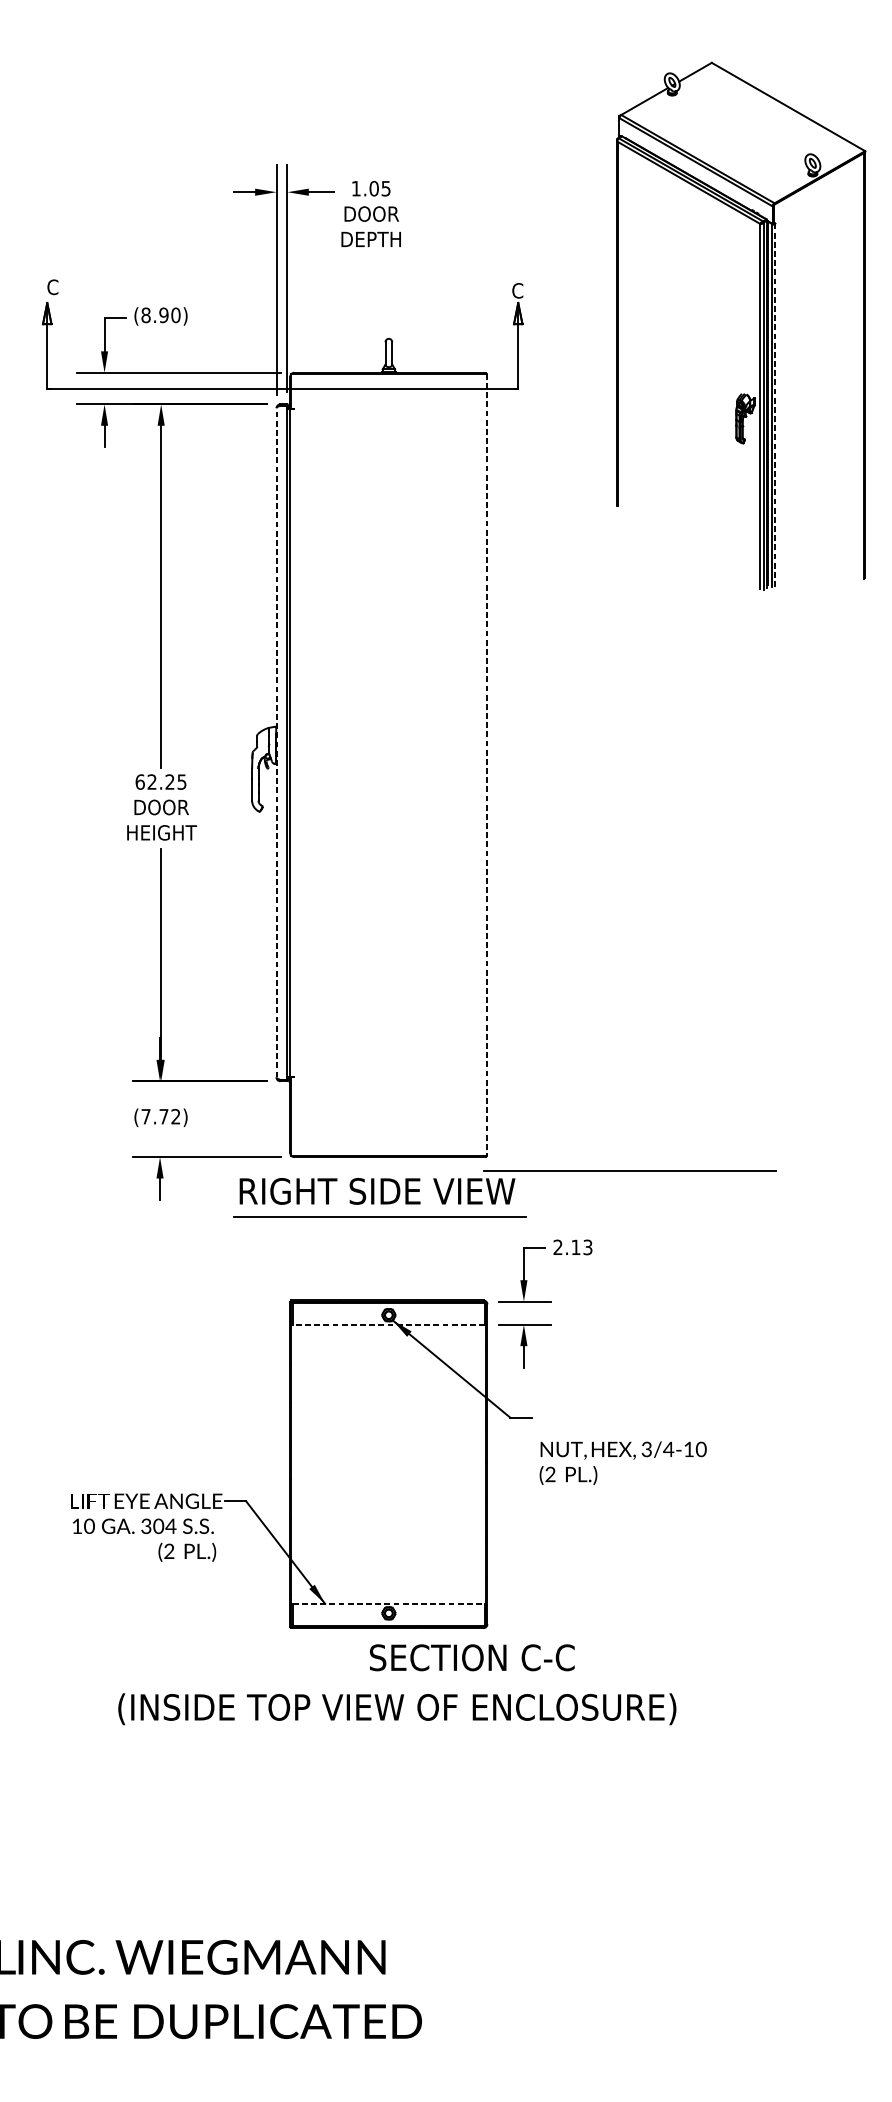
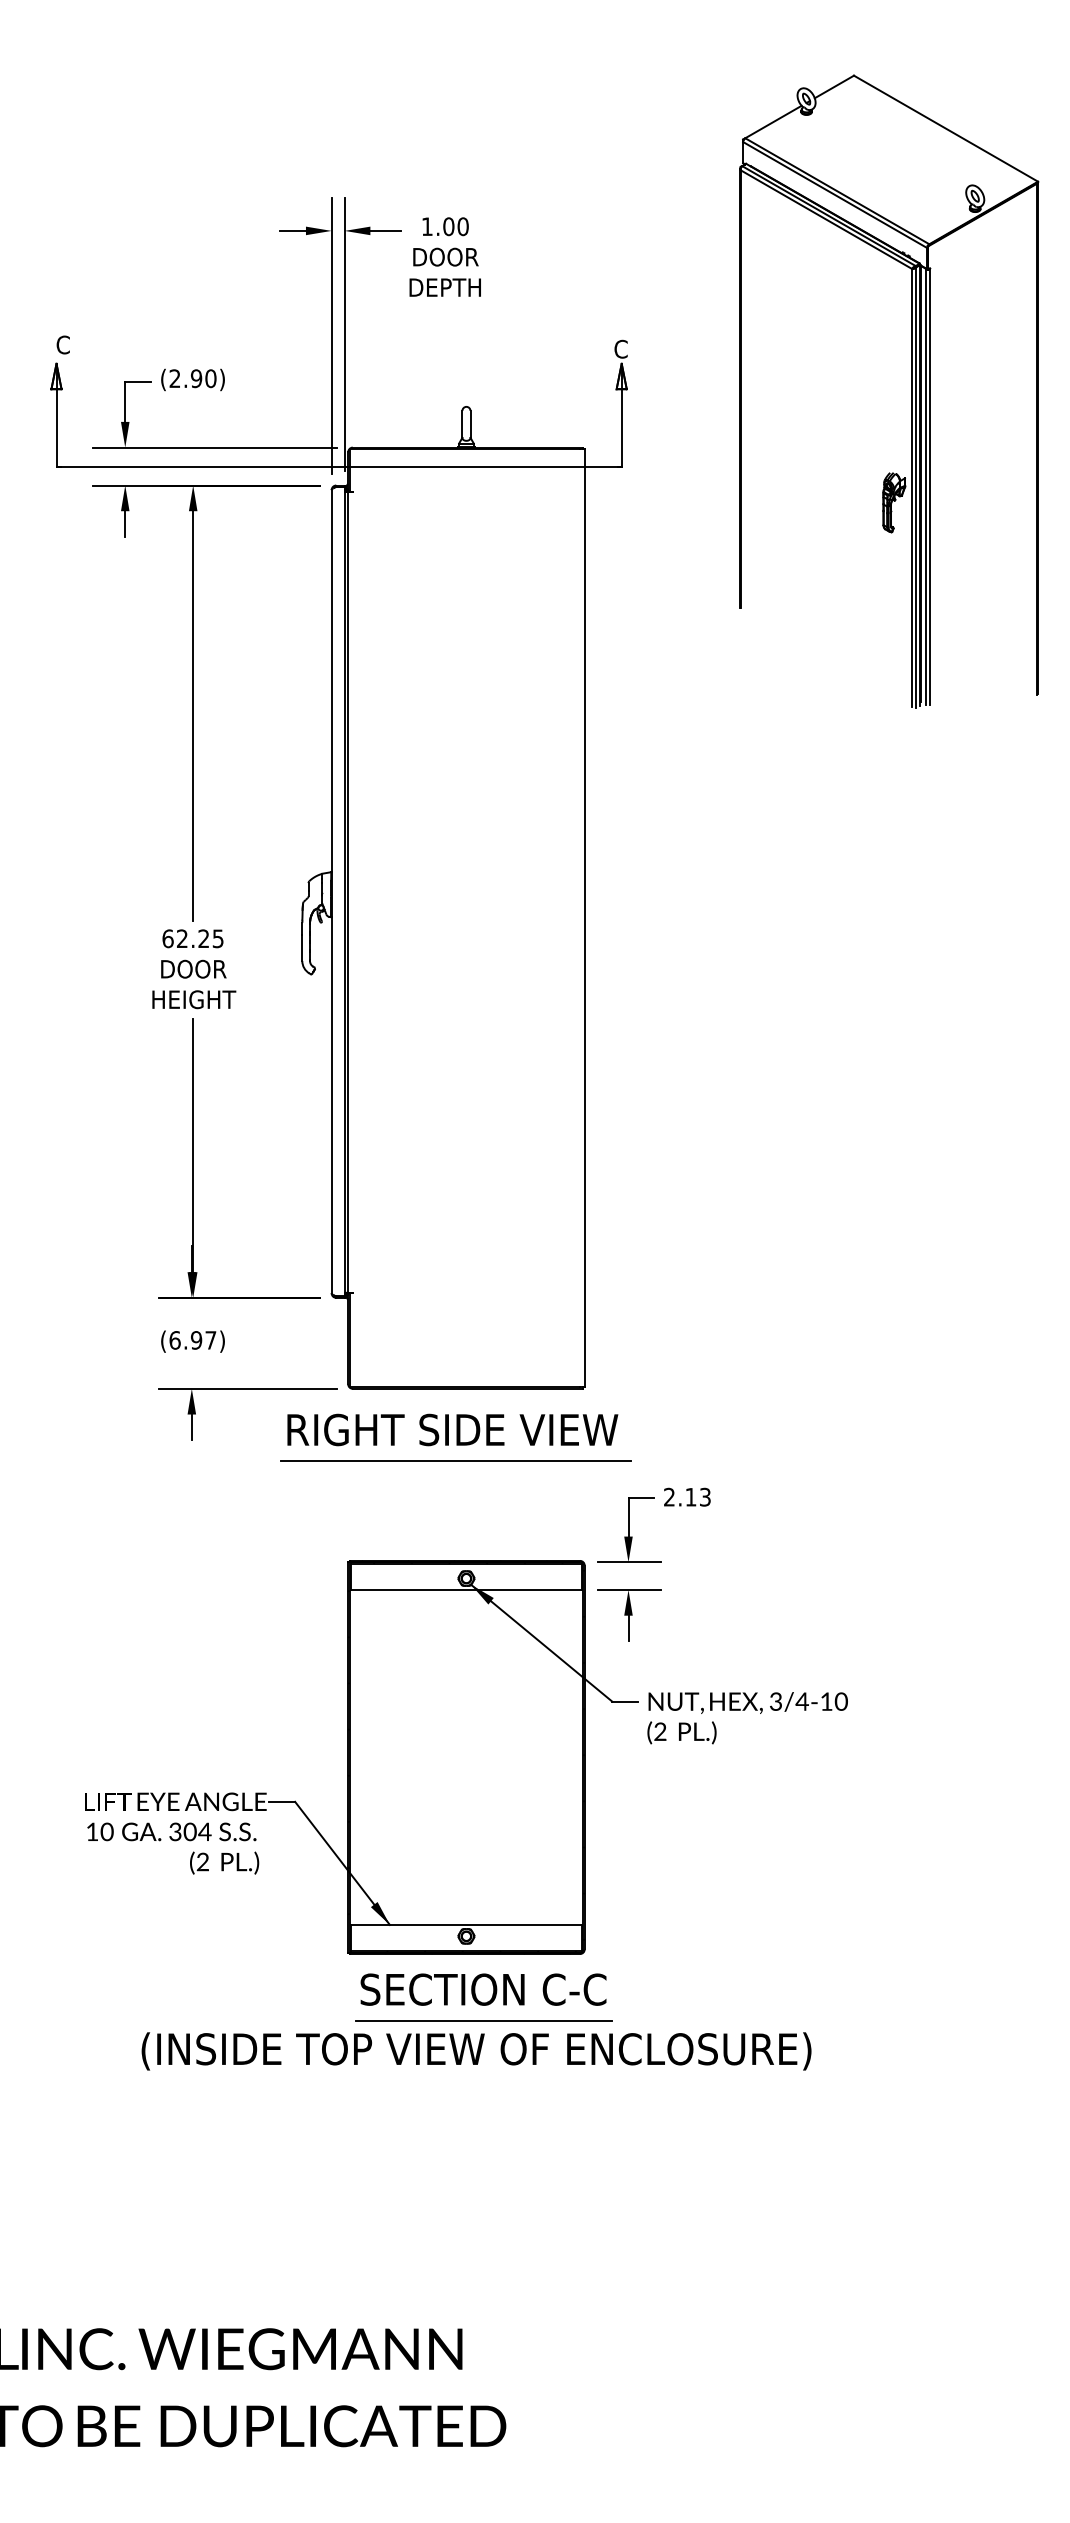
text: (385, 188) -> (462, 226), 1.05 -> 1.00
text: (145, 315) -> (174, 378), (8.90) -> (2.90)
line: (775, 406) -> (930, 487), dashed -> solid
line: (276, 742) -> (331, 891), dashed -> solid
line: (487, 765) -> (584, 918), dashed -> solid
text: (160, 1116) -> (192, 1340), (7.72) -> (6.97)
line: (629, 1170) -> (755, 1404), removed
line: (388, 1325) -> (465, 1590), dashed -> solid
text: (623, 1463) -> (747, 1718), moved
line: (388, 1603) -> (466, 1924), dashed -> solid
text: (472, 1657) -> (483, 1989), moved
line: (403, 1683) -> (483, 2020), added

